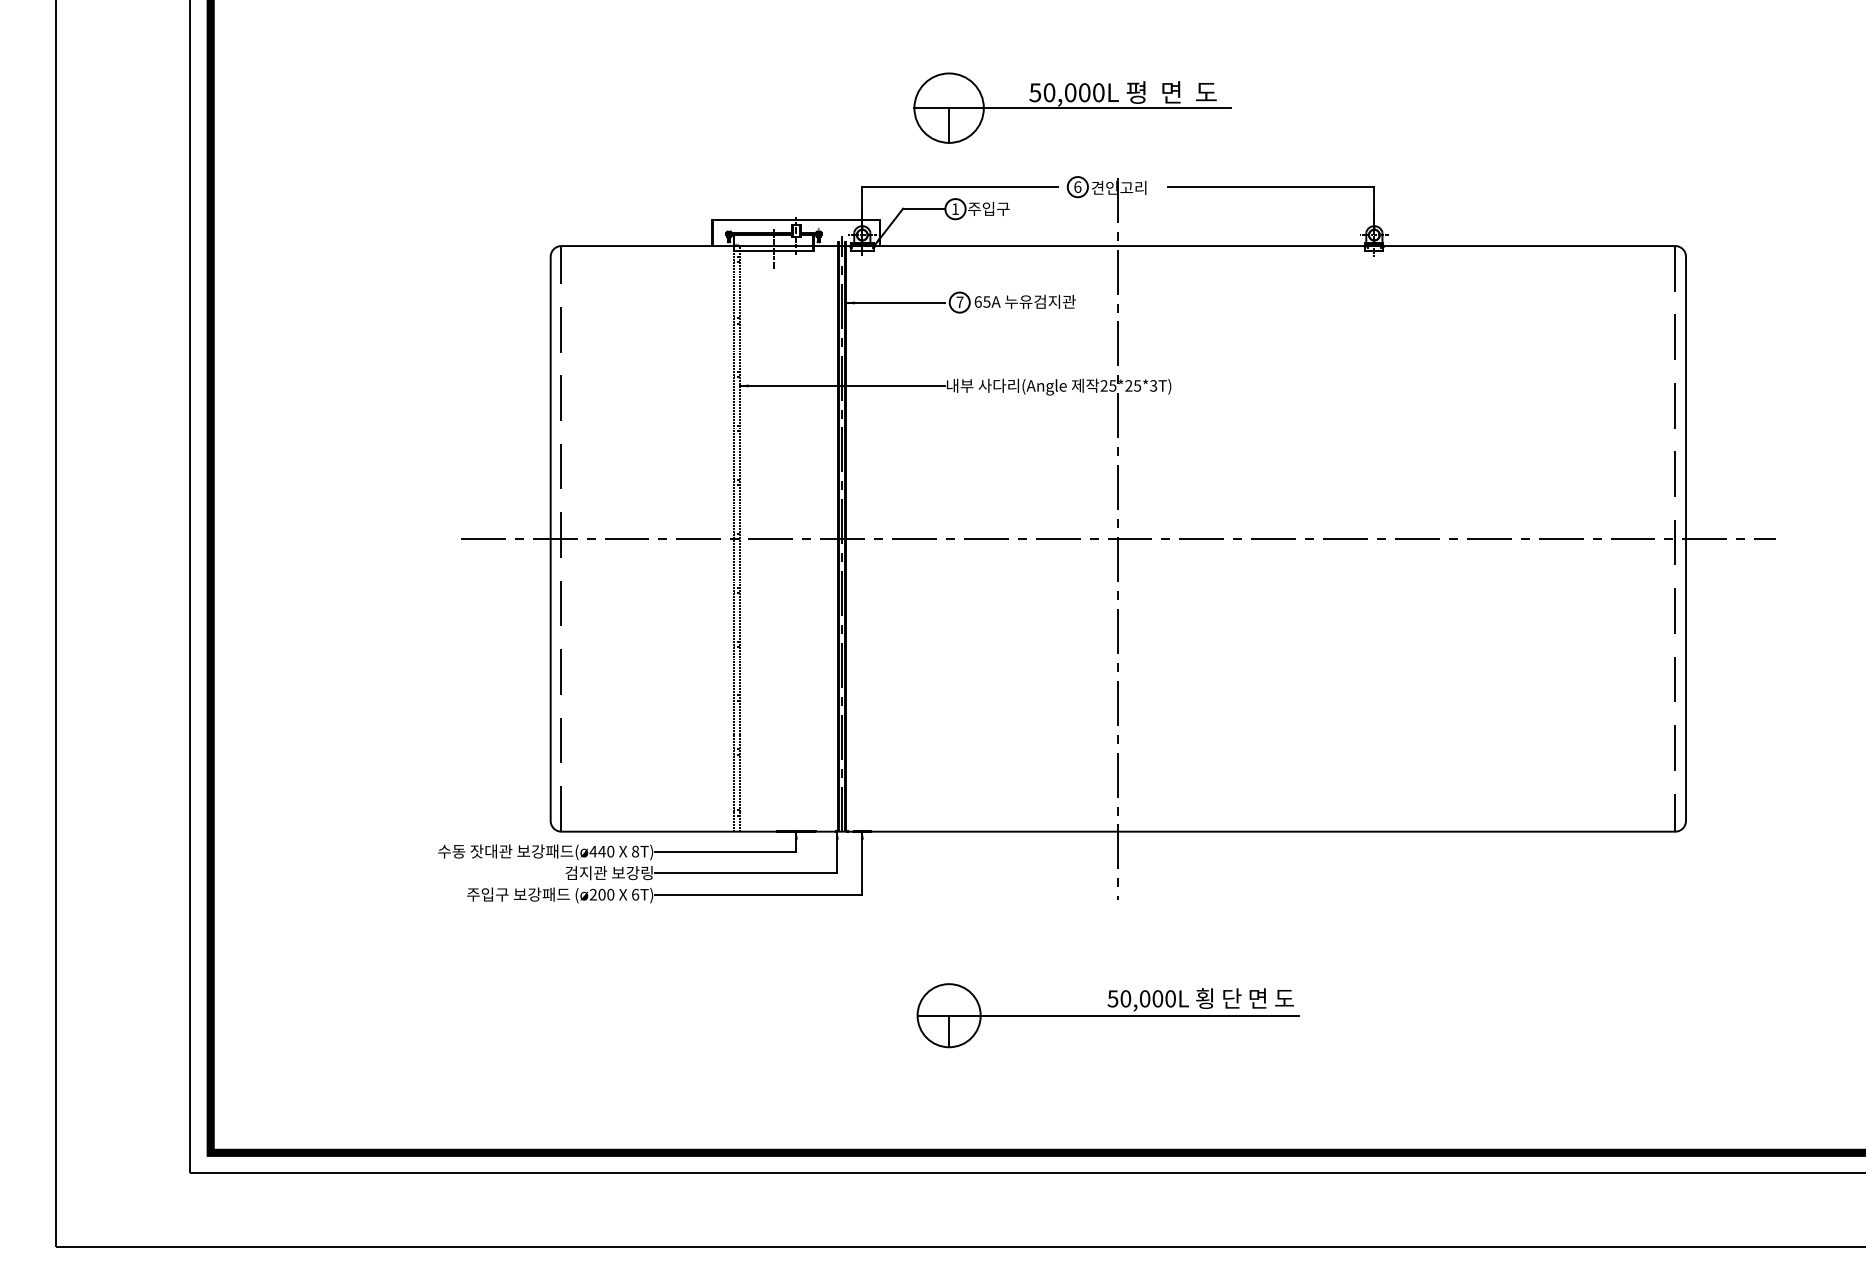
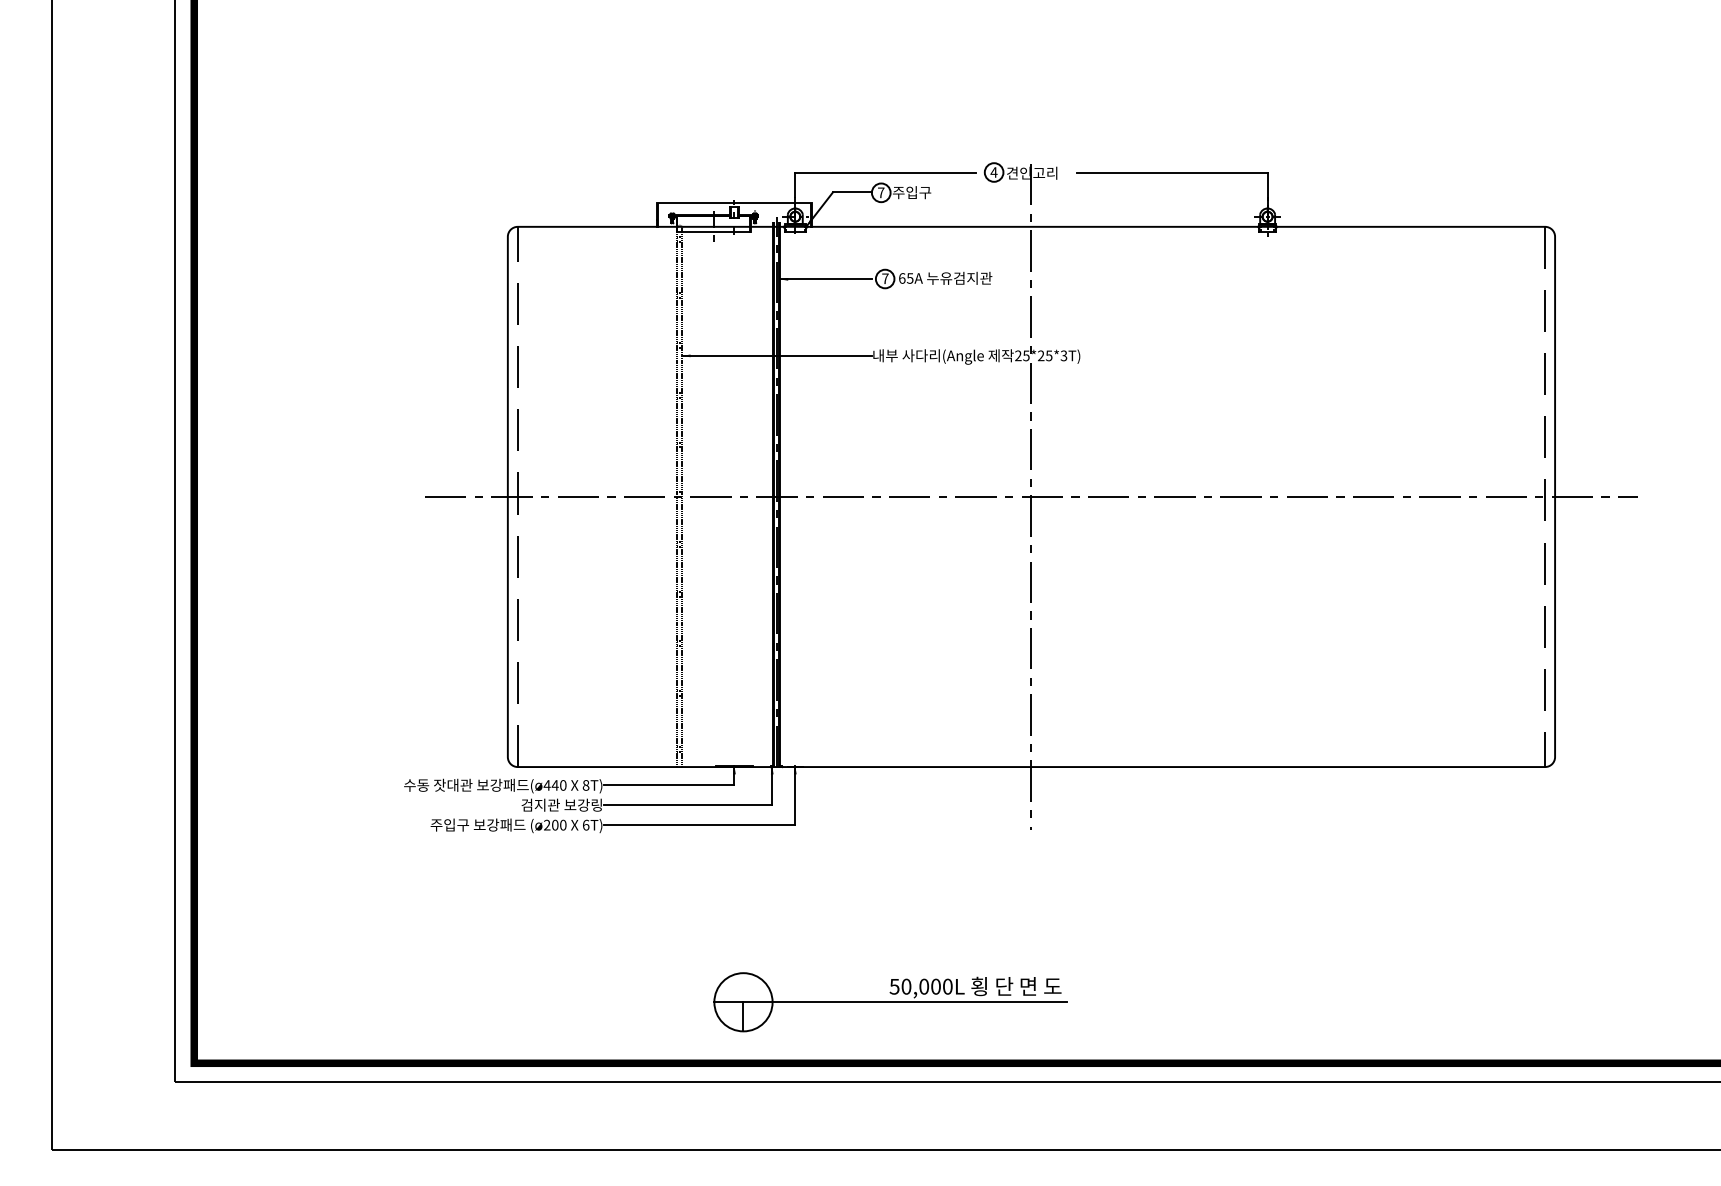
part: (1072, 107) -> (989, 99), removed
text: (1077, 186) -> (993, 171), 6 -> 4
text: (955, 208) -> (881, 192), 1 -> 7
part: (1107, 1015) -> (889, 1002), moved

